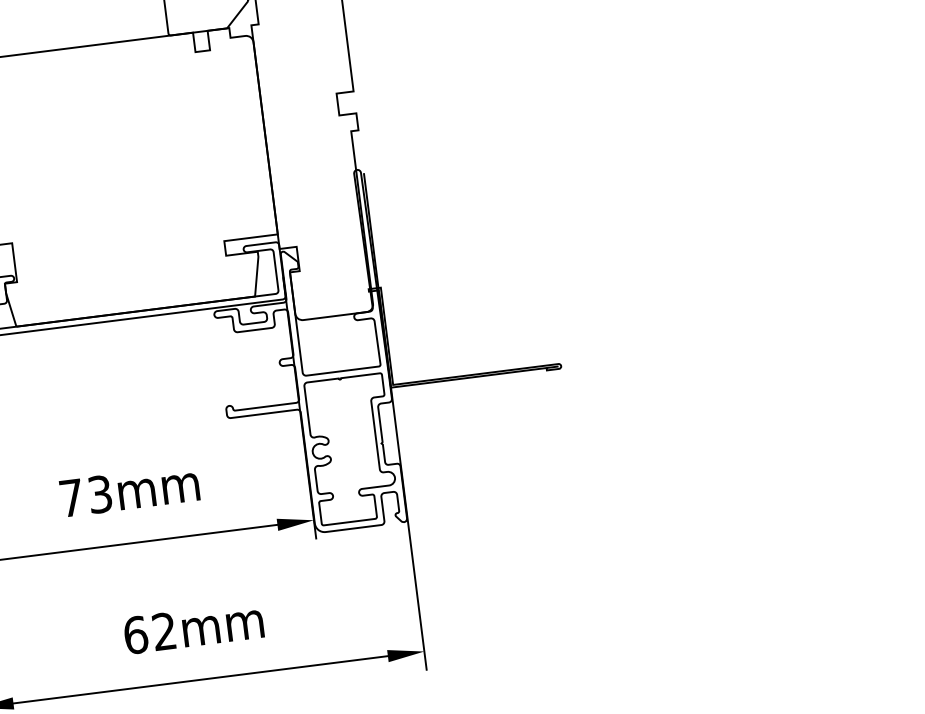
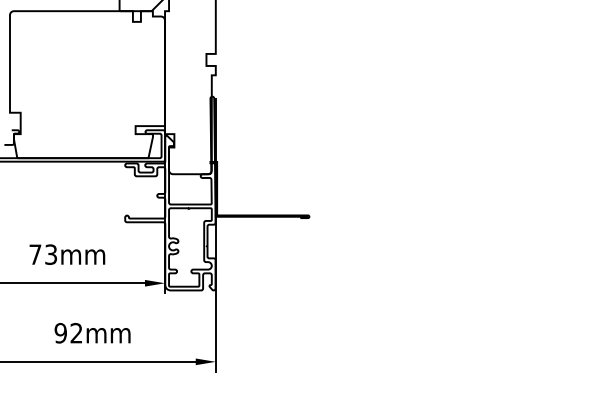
text: (135, 635) -> (60, 333), 62mm -> 92mm

